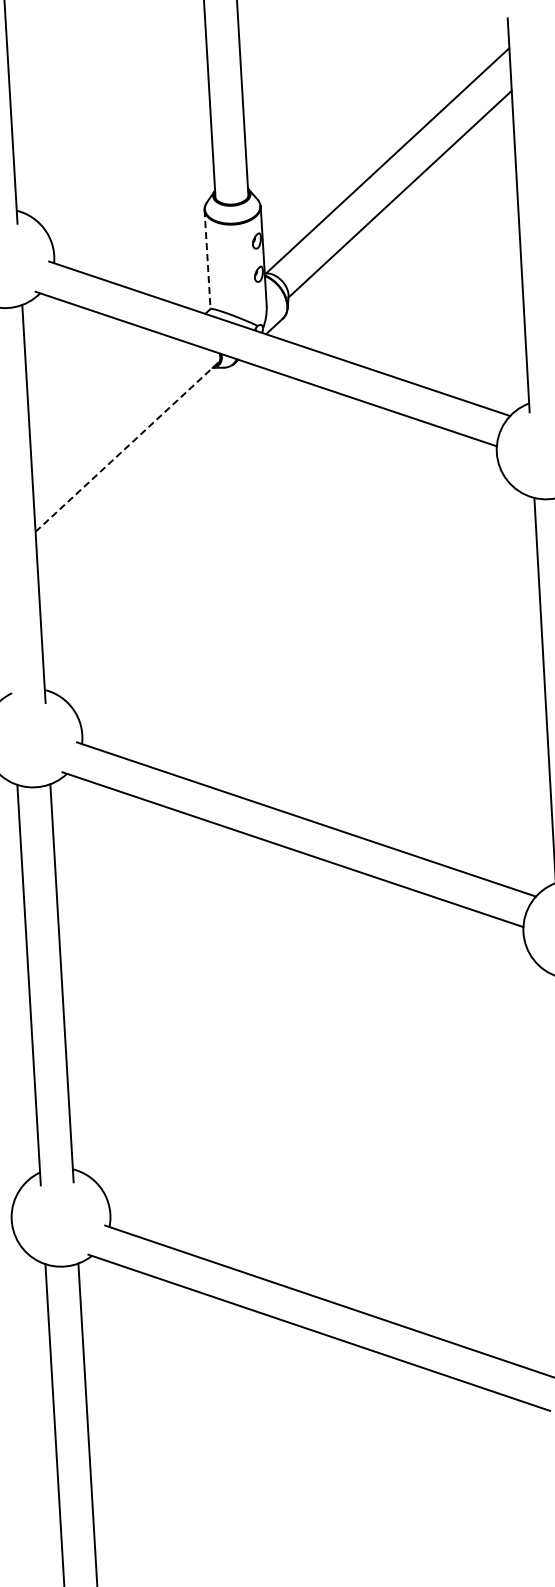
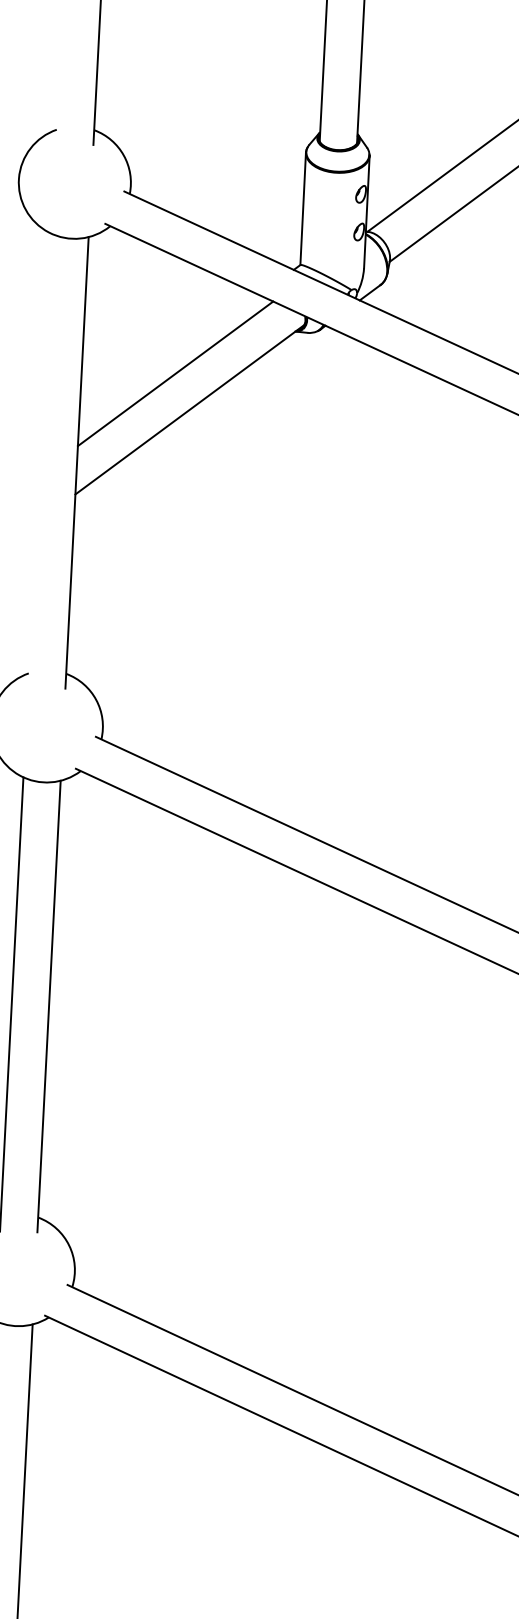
line: (207, 259) -> (303, 208), dashed -> solid
line: (111, 416) -> (175, 373), added
line: (127, 446) -> (189, 409), dashed -> solid

